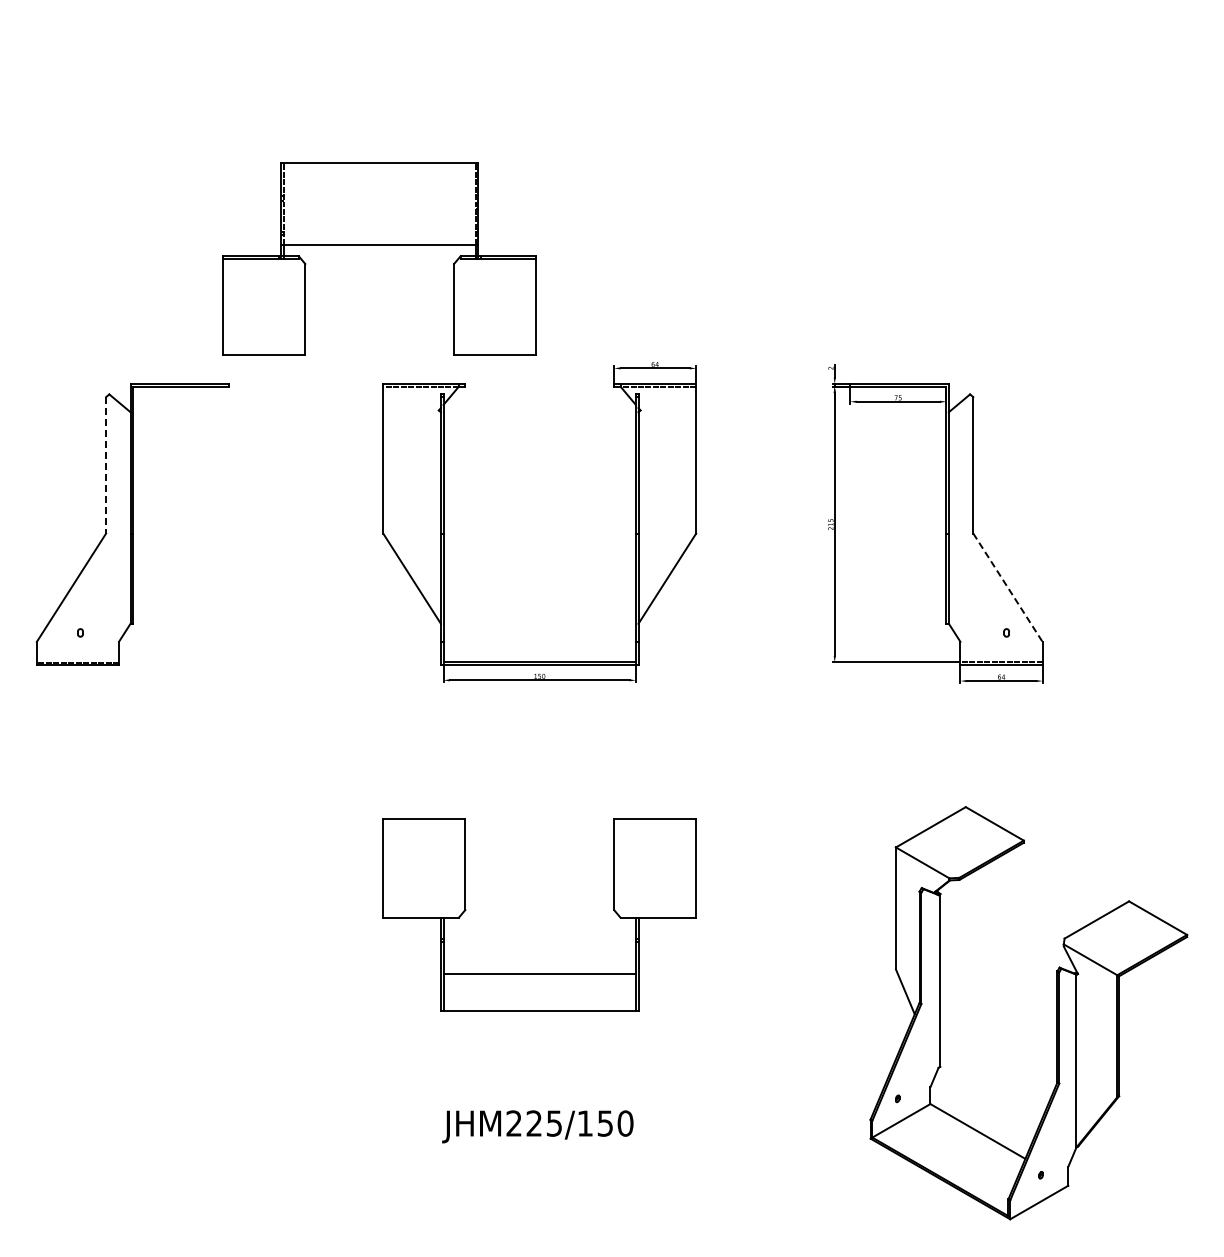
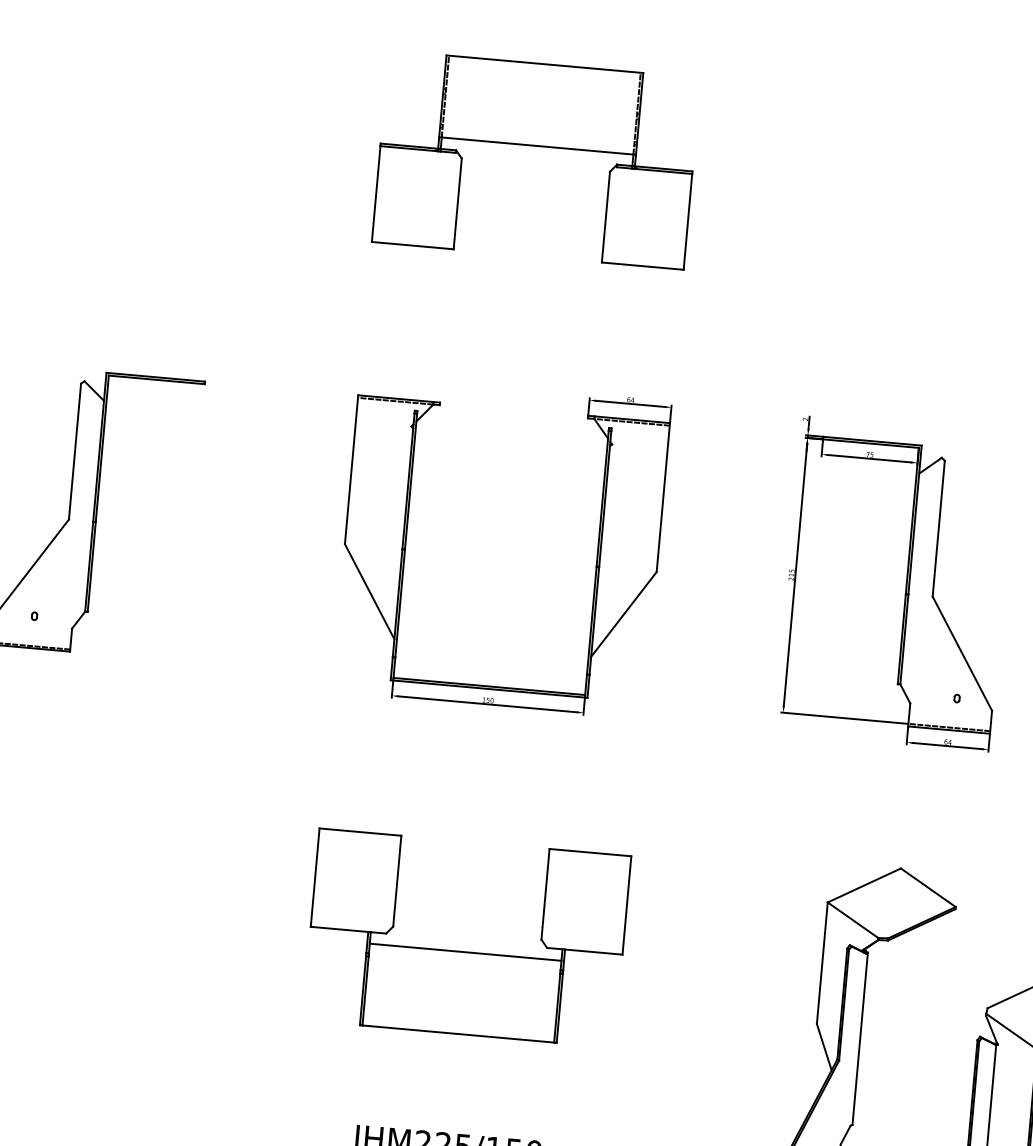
part: (379, 245) -> (537, 146), moved
line: (106, 465) -> (75, 451), dashed -> solid
line: (1008, 588) -> (962, 654), dashed -> solid
line: (539, 974) -> (465, 952), moved

